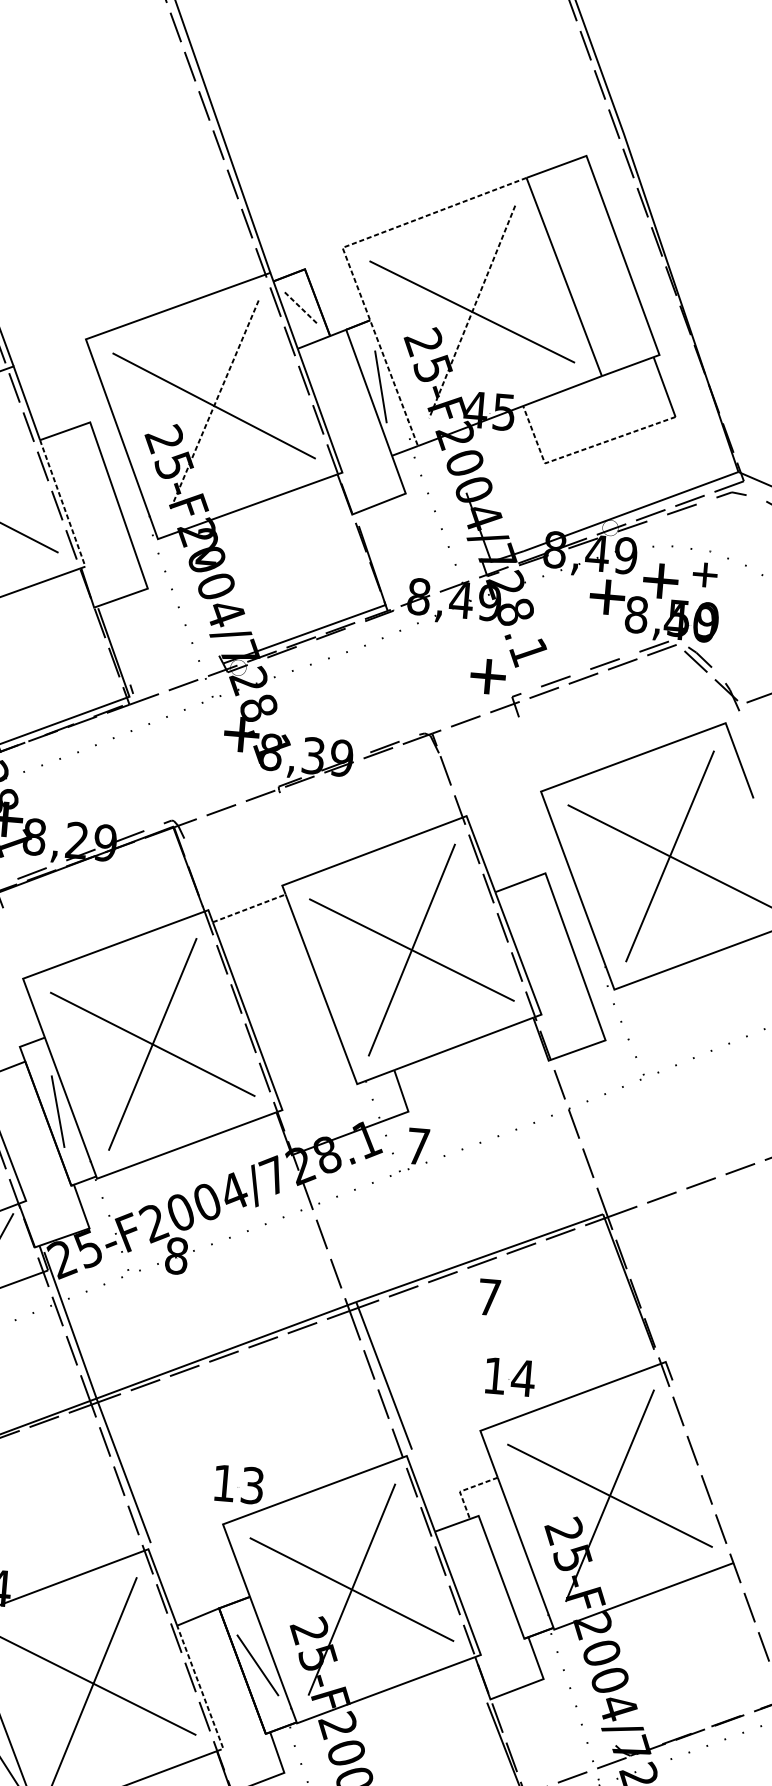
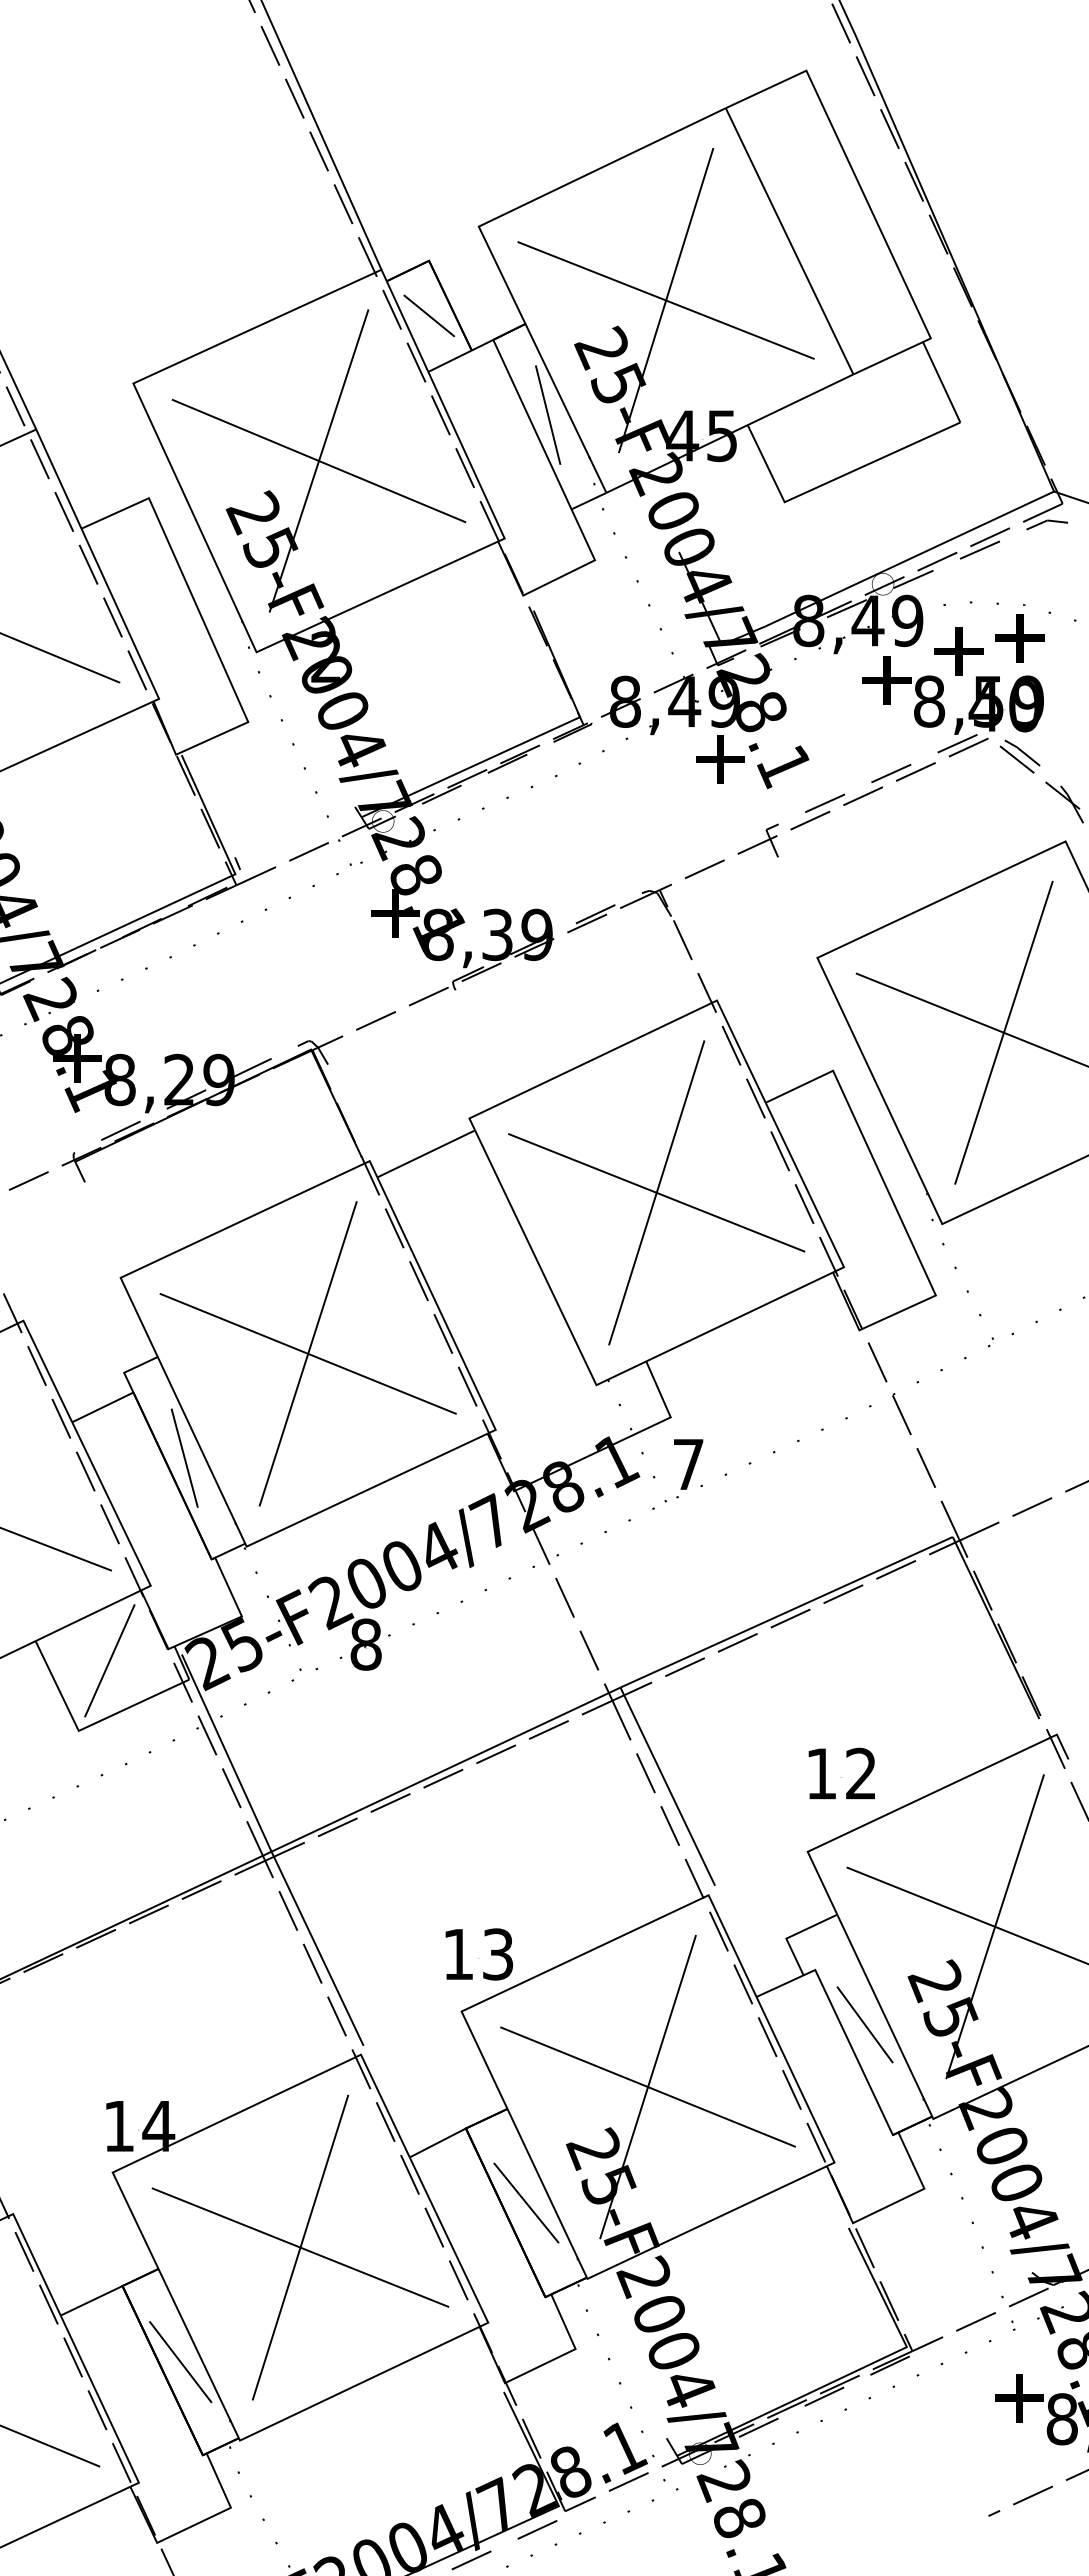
line: (345, 255) -> (483, 236), dashed -> solid
line: (301, 308) -> (429, 315), dashed -> solid
line: (472, 311) -> (666, 300), dashed -> solid
line: (214, 406) -> (319, 461), dashed -> solid
line: (580, 450) -> (832, 480), dashed -> solid
line: (63, 506) -> (121, 617), dashed -> solid
part: (704, 575) -> (1019, 638), size x1.43
part: (488, 676) -> (720, 759), moved
line: (249, 908) -> (426, 1153), dashed -> solid
part: (489, 1297) -> (804, 1665), removed
text: (522, 1377) -> (860, 1773), 14 -> 12
line: (464, 1489) -> (792, 1935), dashed -> solid
line: (510, 1557) -> (864, 2024), added
line: (201, 1691) -> (451, 2245), dashed -> solid

